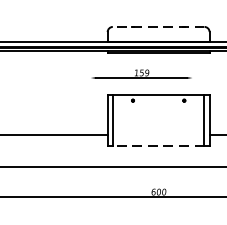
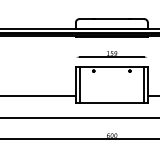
line: (158, 27) -> (111, 19), dashed -> solid
part: (141, 74) -> (111, 54), moved
line: (158, 146) -> (111, 103), dashed -> solid

